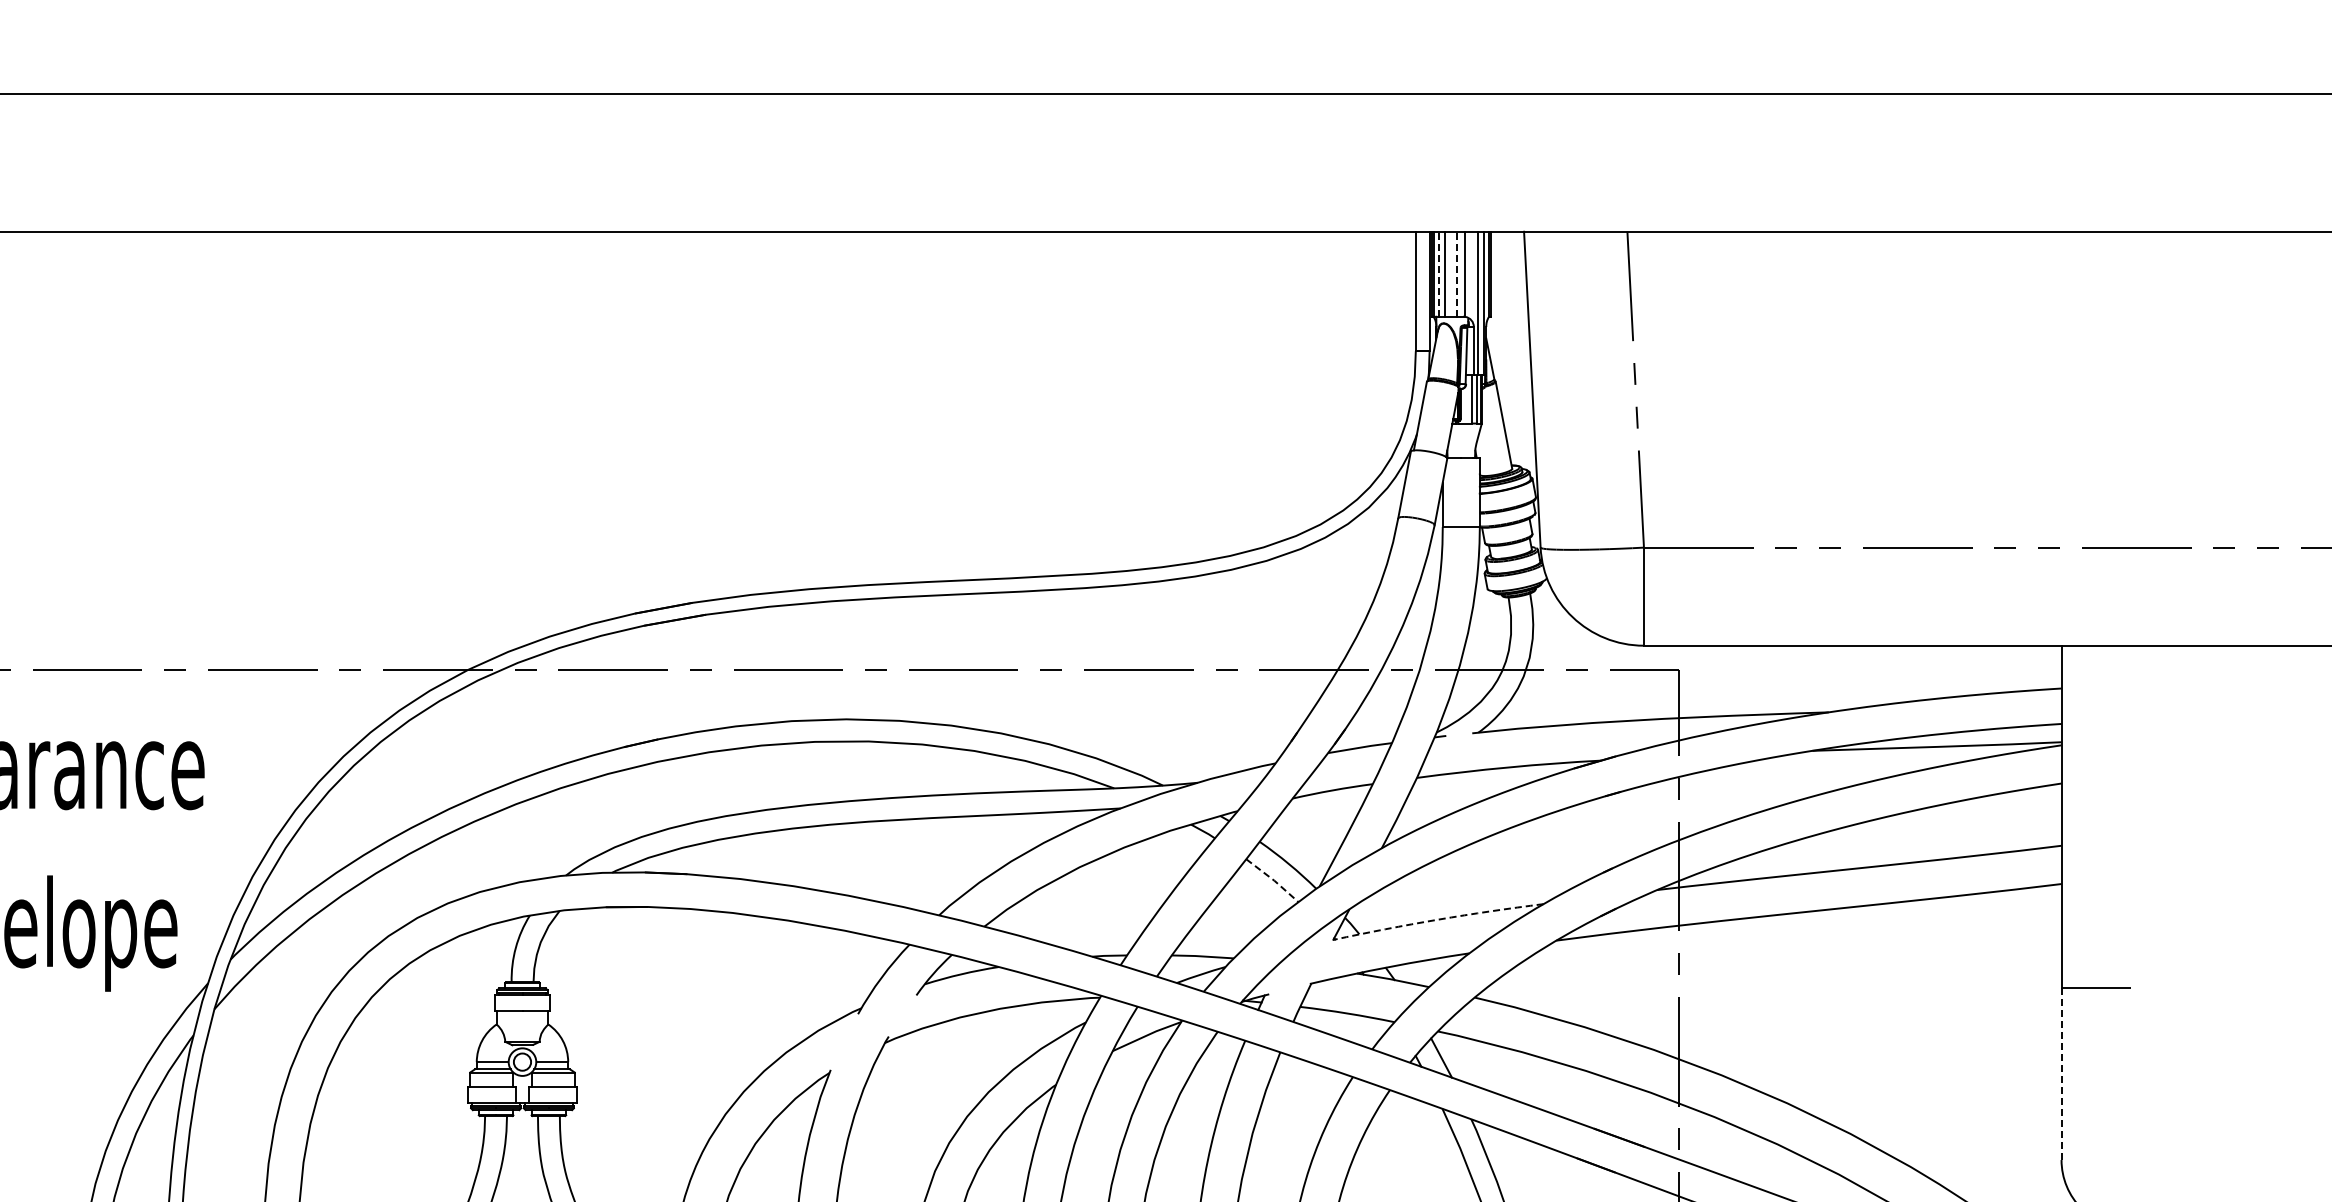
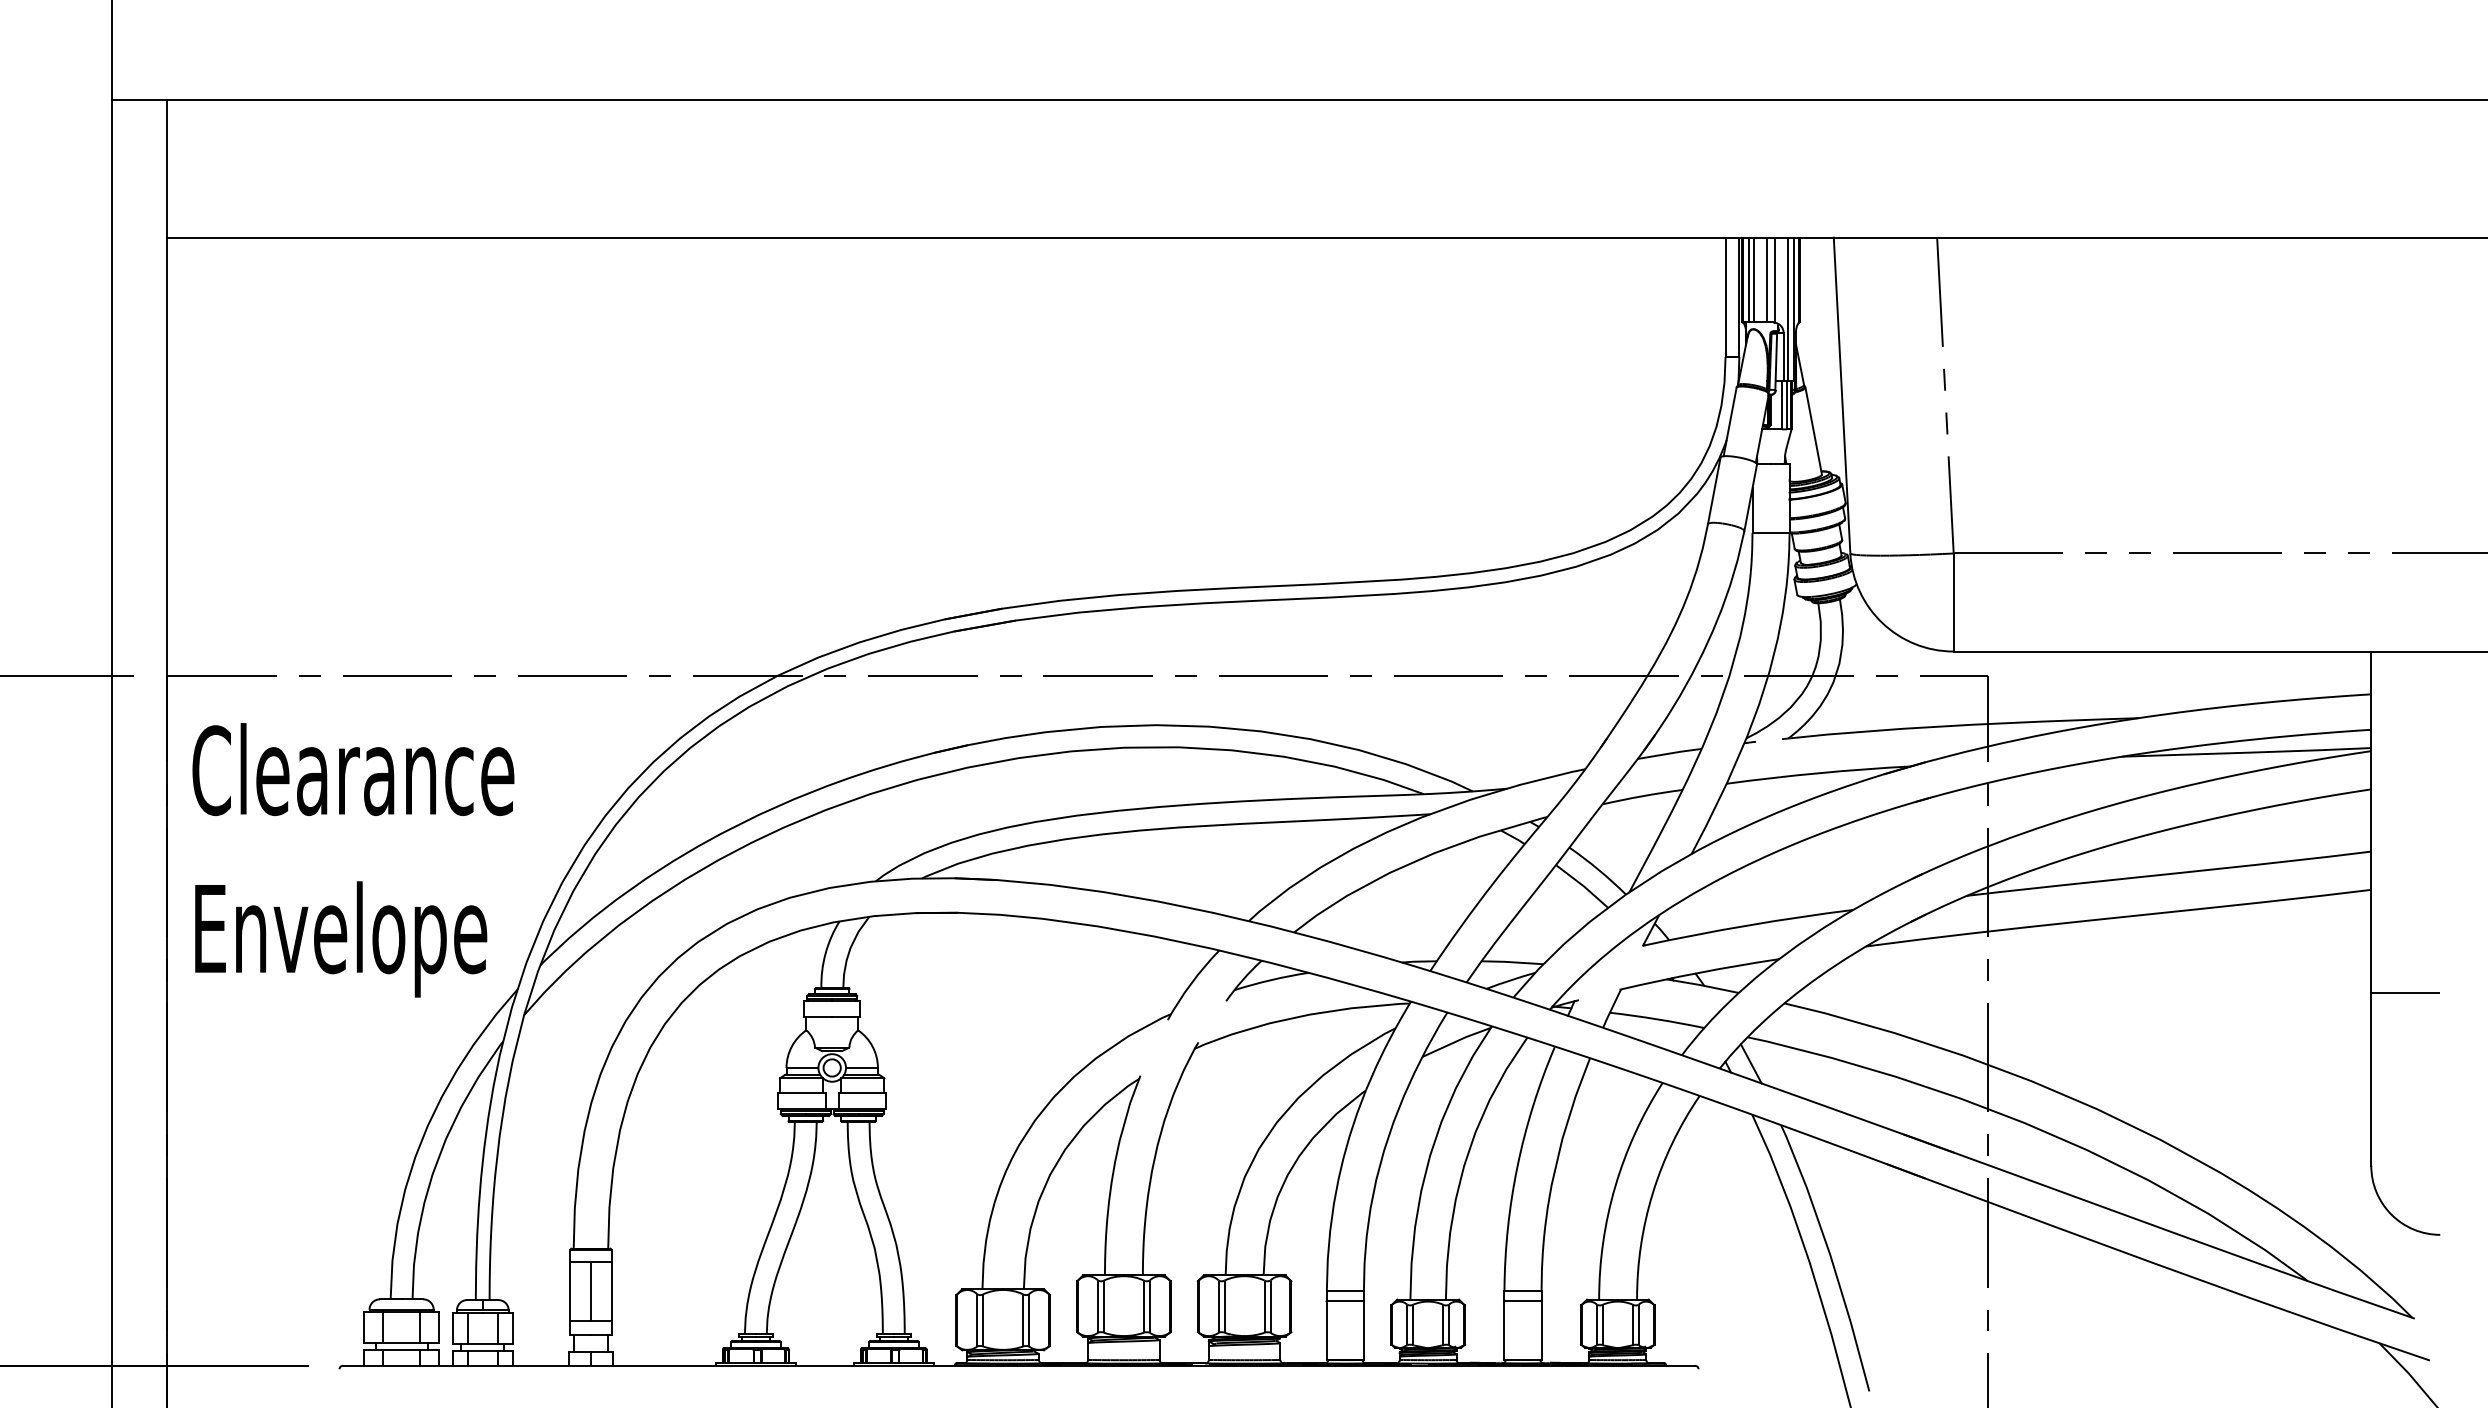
line: (1438, 273) -> (1748, 279), dashed -> solid
line: (1456, 273) -> (1766, 279), dashed -> solid
line: (1273, 880) -> (1583, 886), dashed -> solid
arc: (1437, 919) -> (1747, 925), dashed -> solid
line: (2061, 1074) -> (2371, 1080), dashed -> solid

